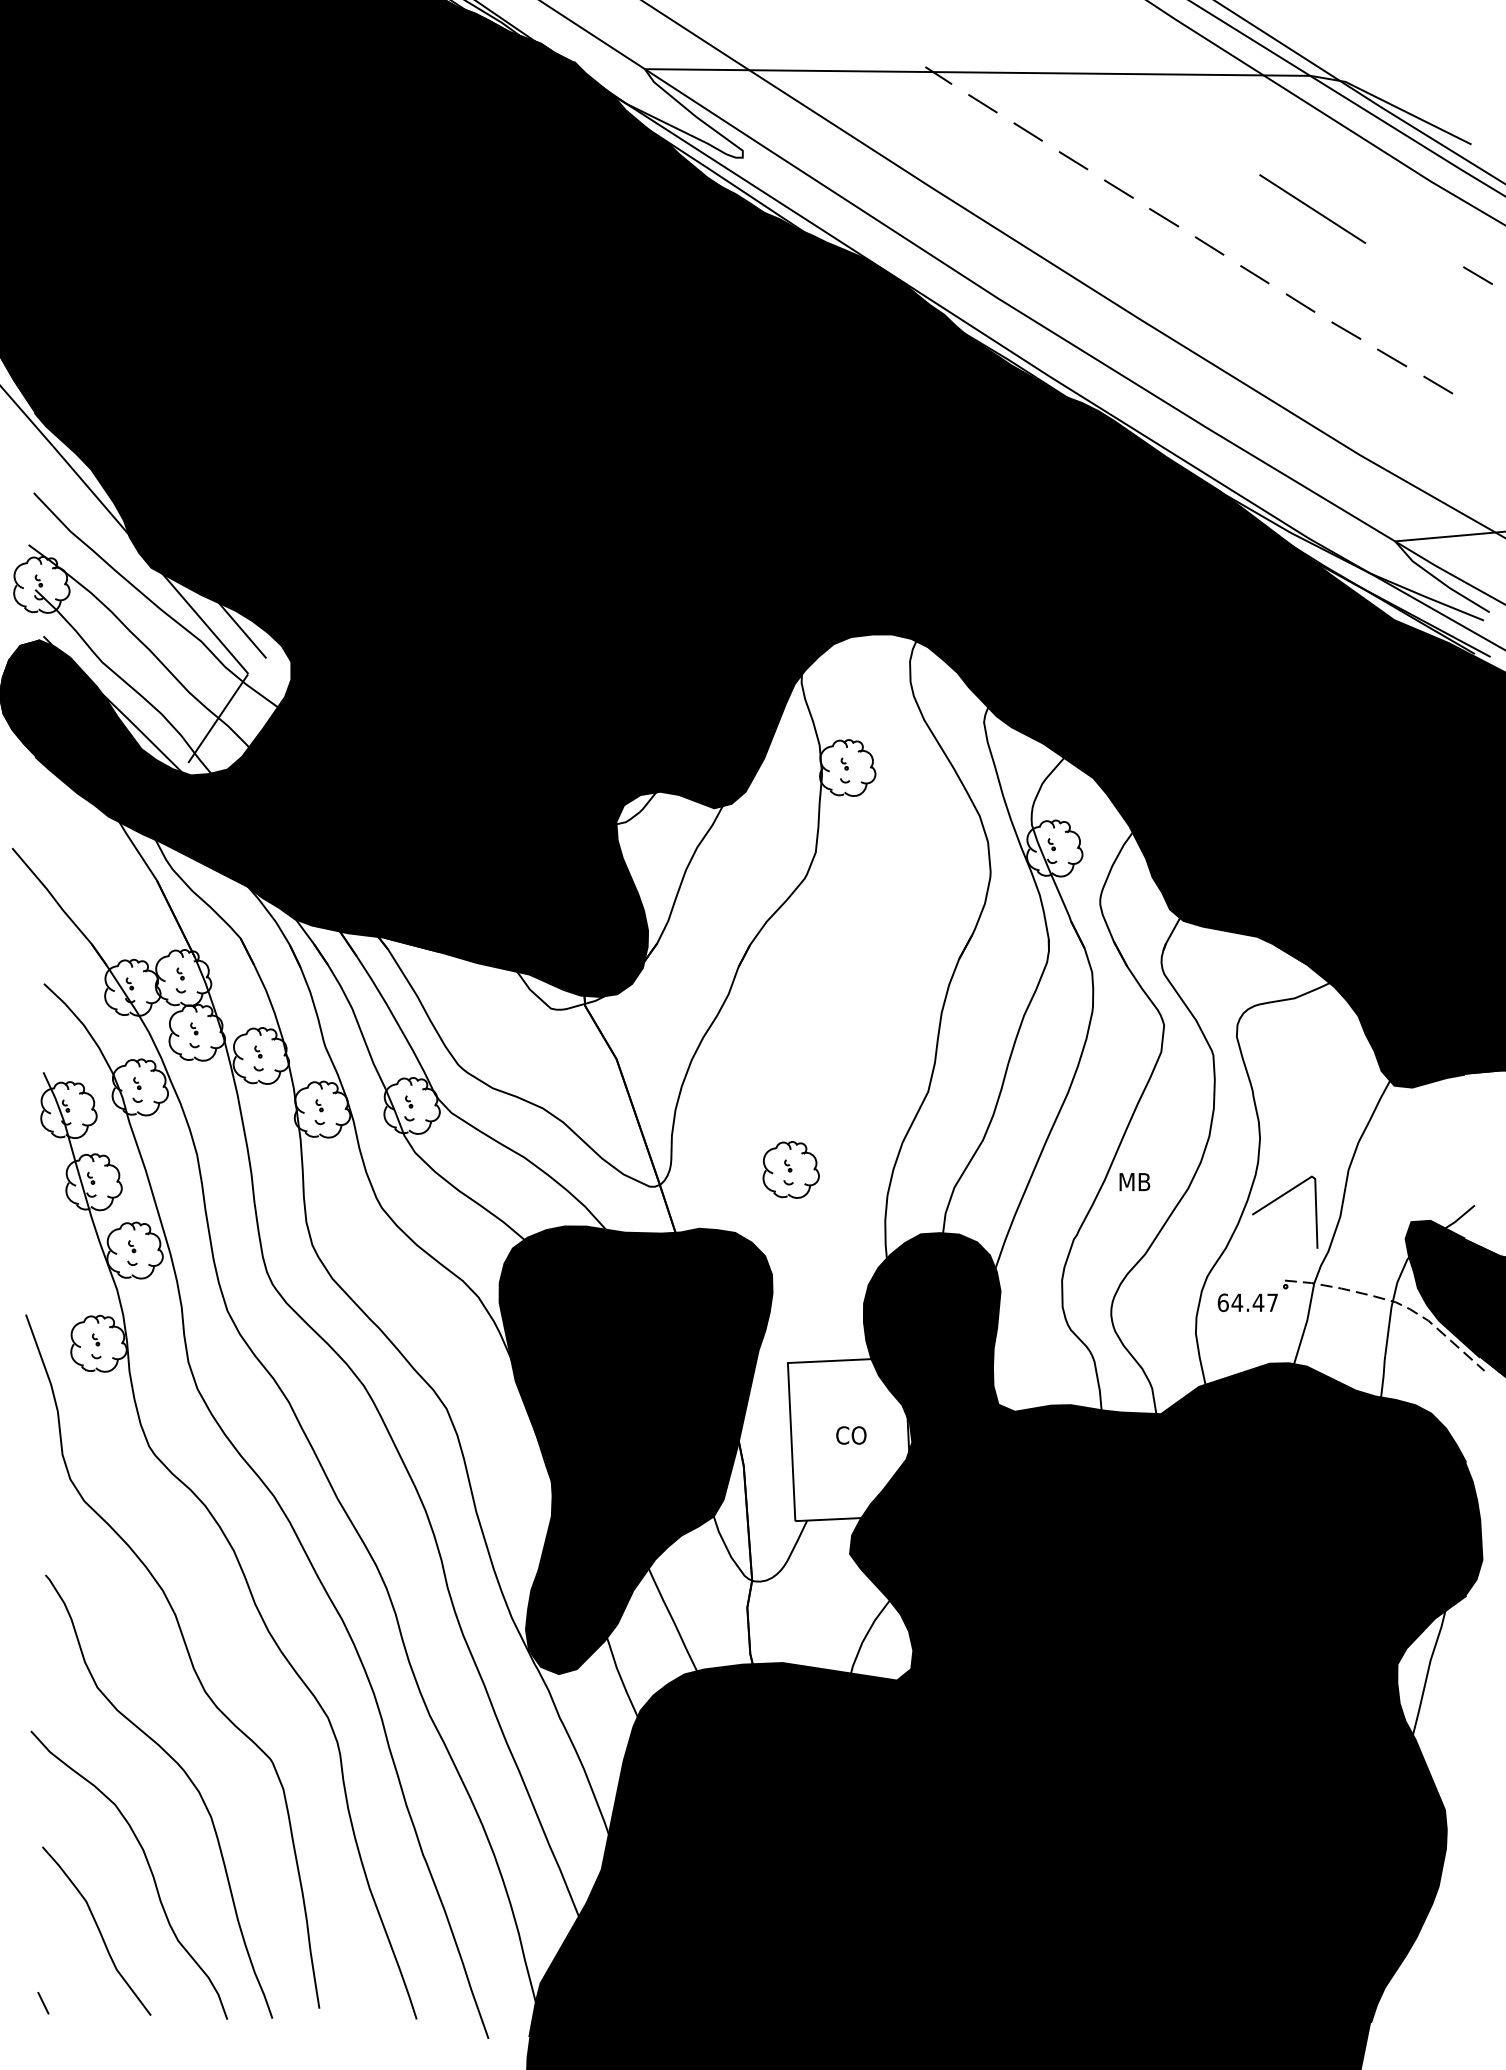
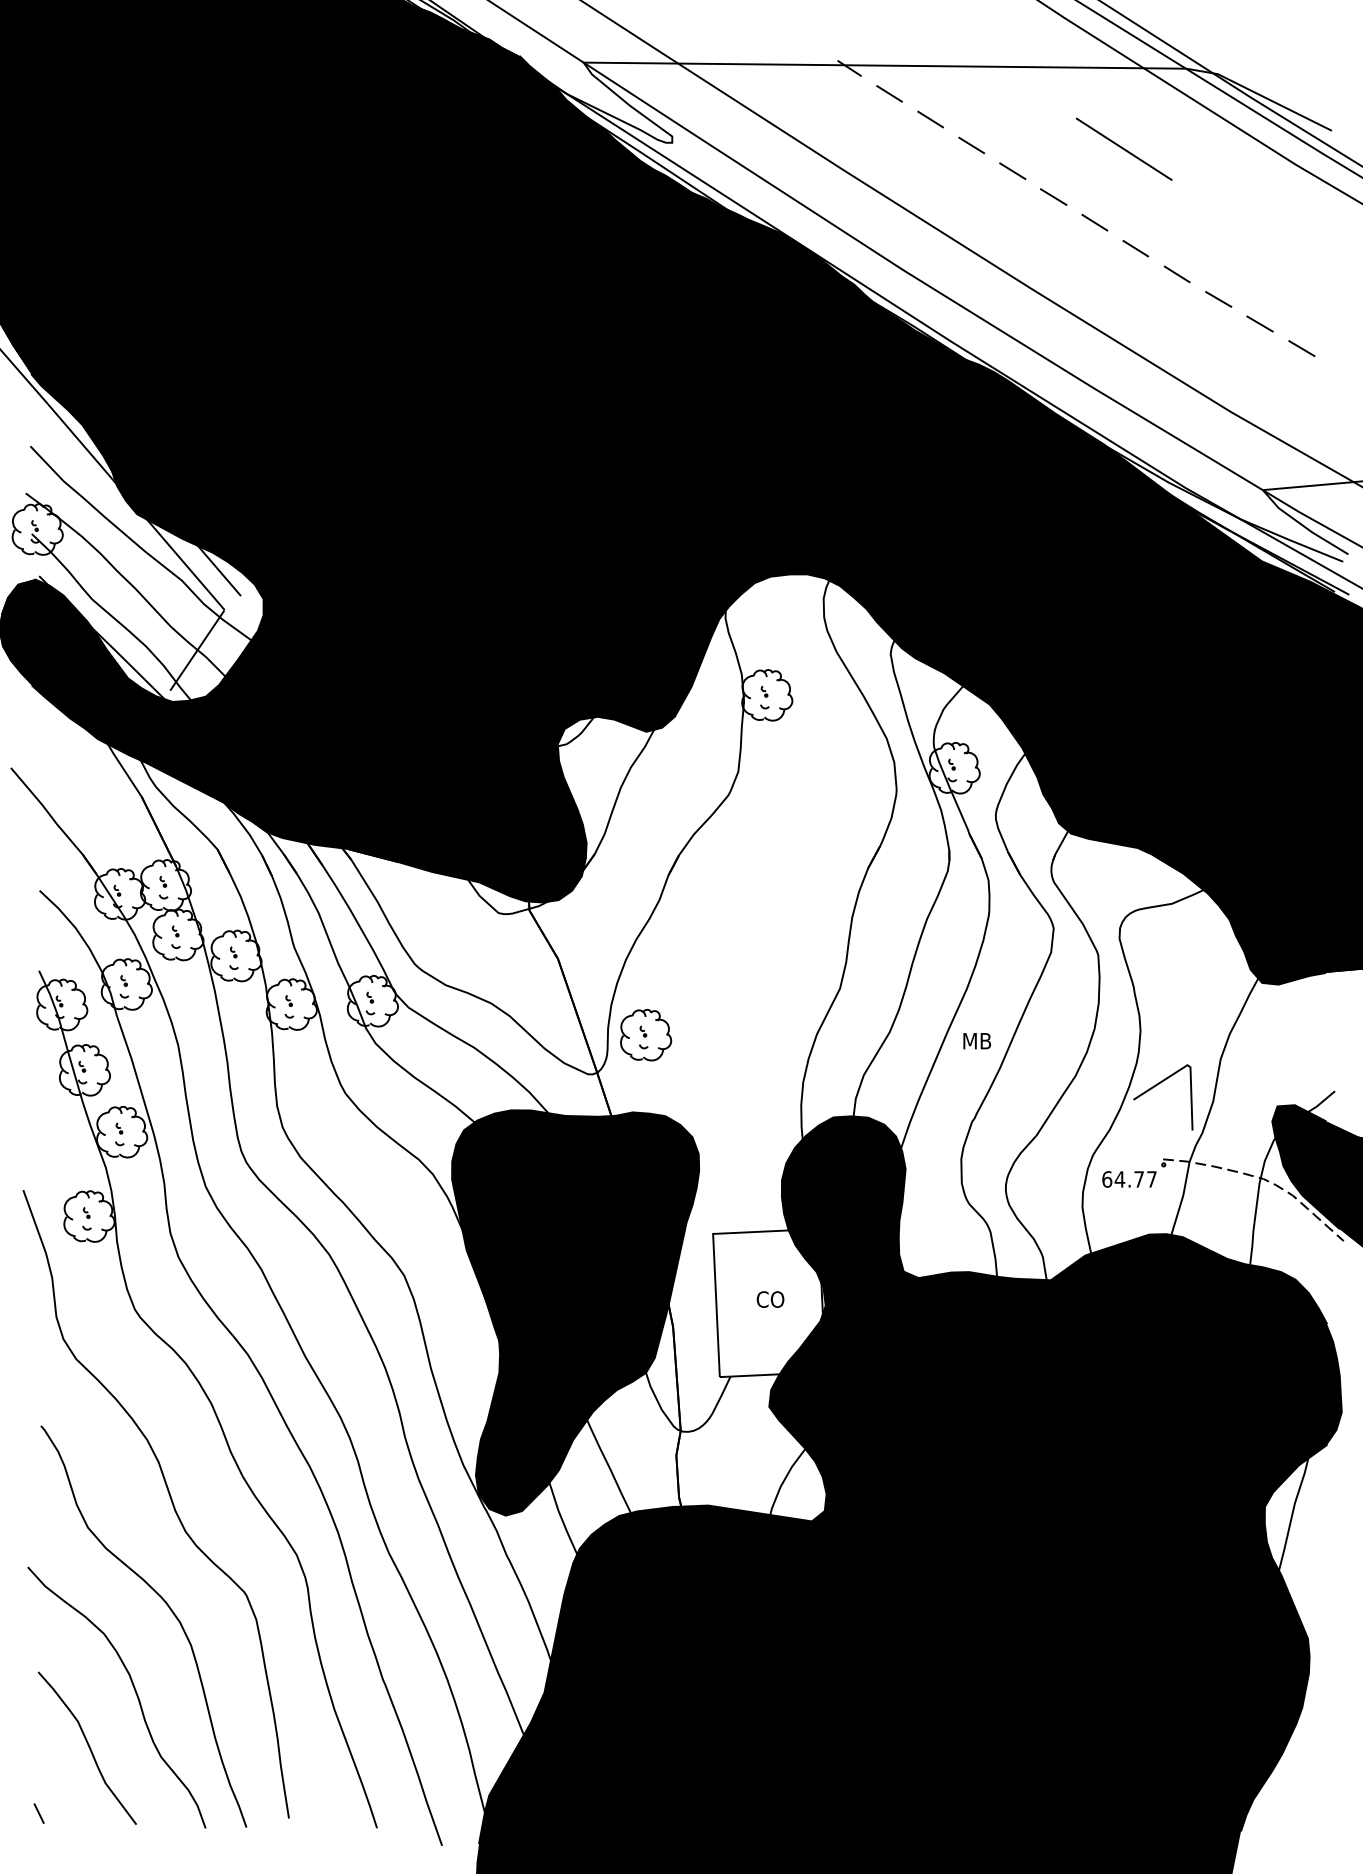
line: (1311, 208) -> (1123, 148), moved
line: (1477, 275) -> (1337, 249), removed
part: (791, 1169) -> (646, 1034), moved
text: (1134, 1182) -> (976, 1041), moved
text: (1257, 1302) -> (1138, 1179), 64.47 -> 64.77

